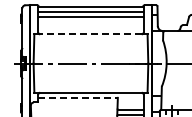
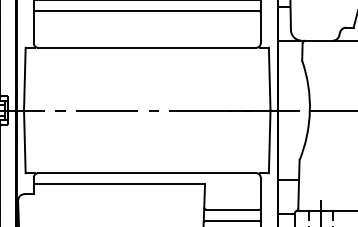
line: (90, 34) -> (146, 48), dashed -> solid
line: (78, 97) -> (120, 183), dashed -> solid

